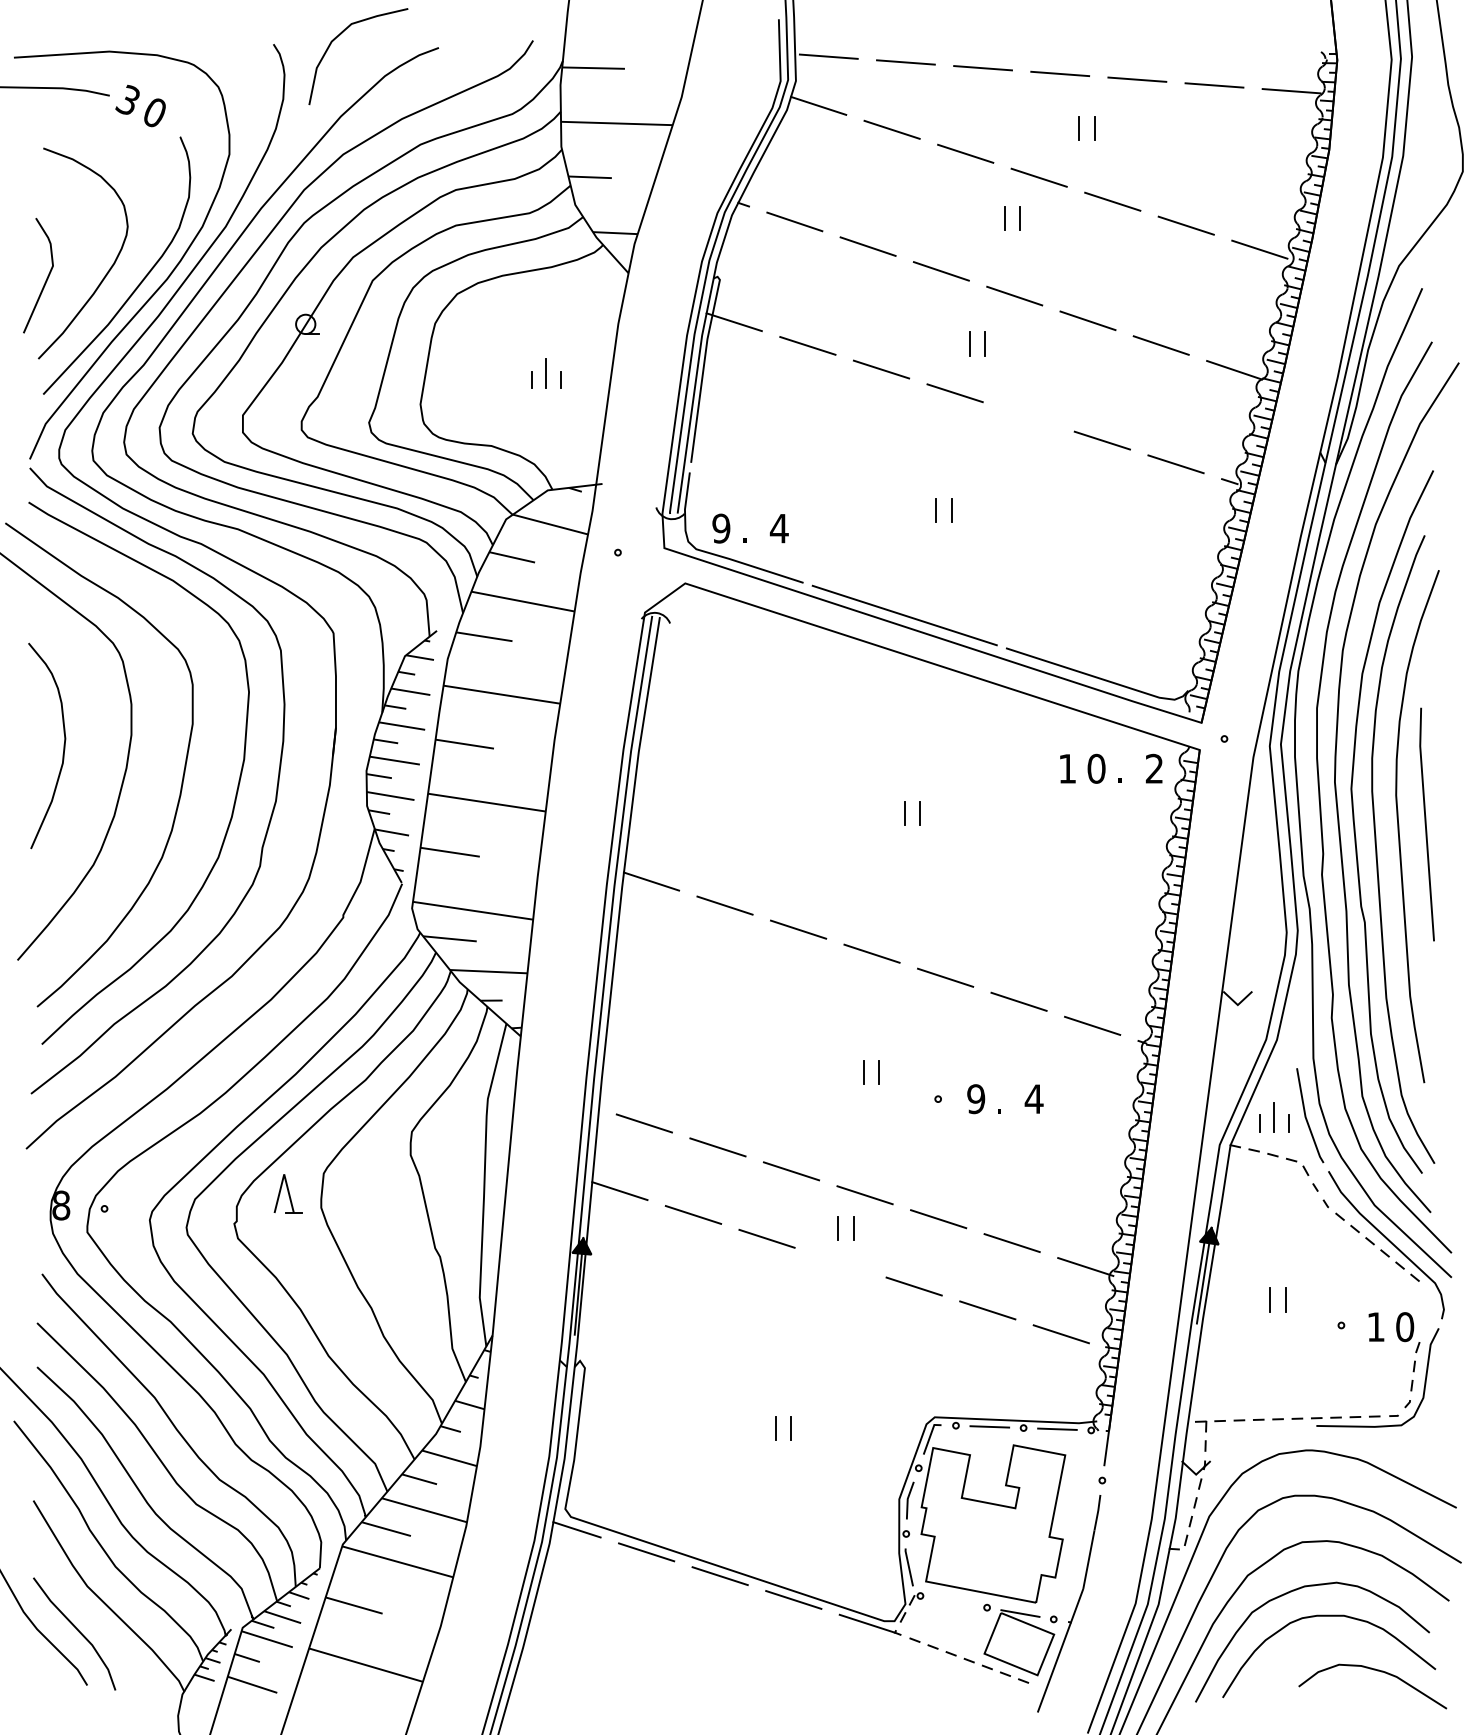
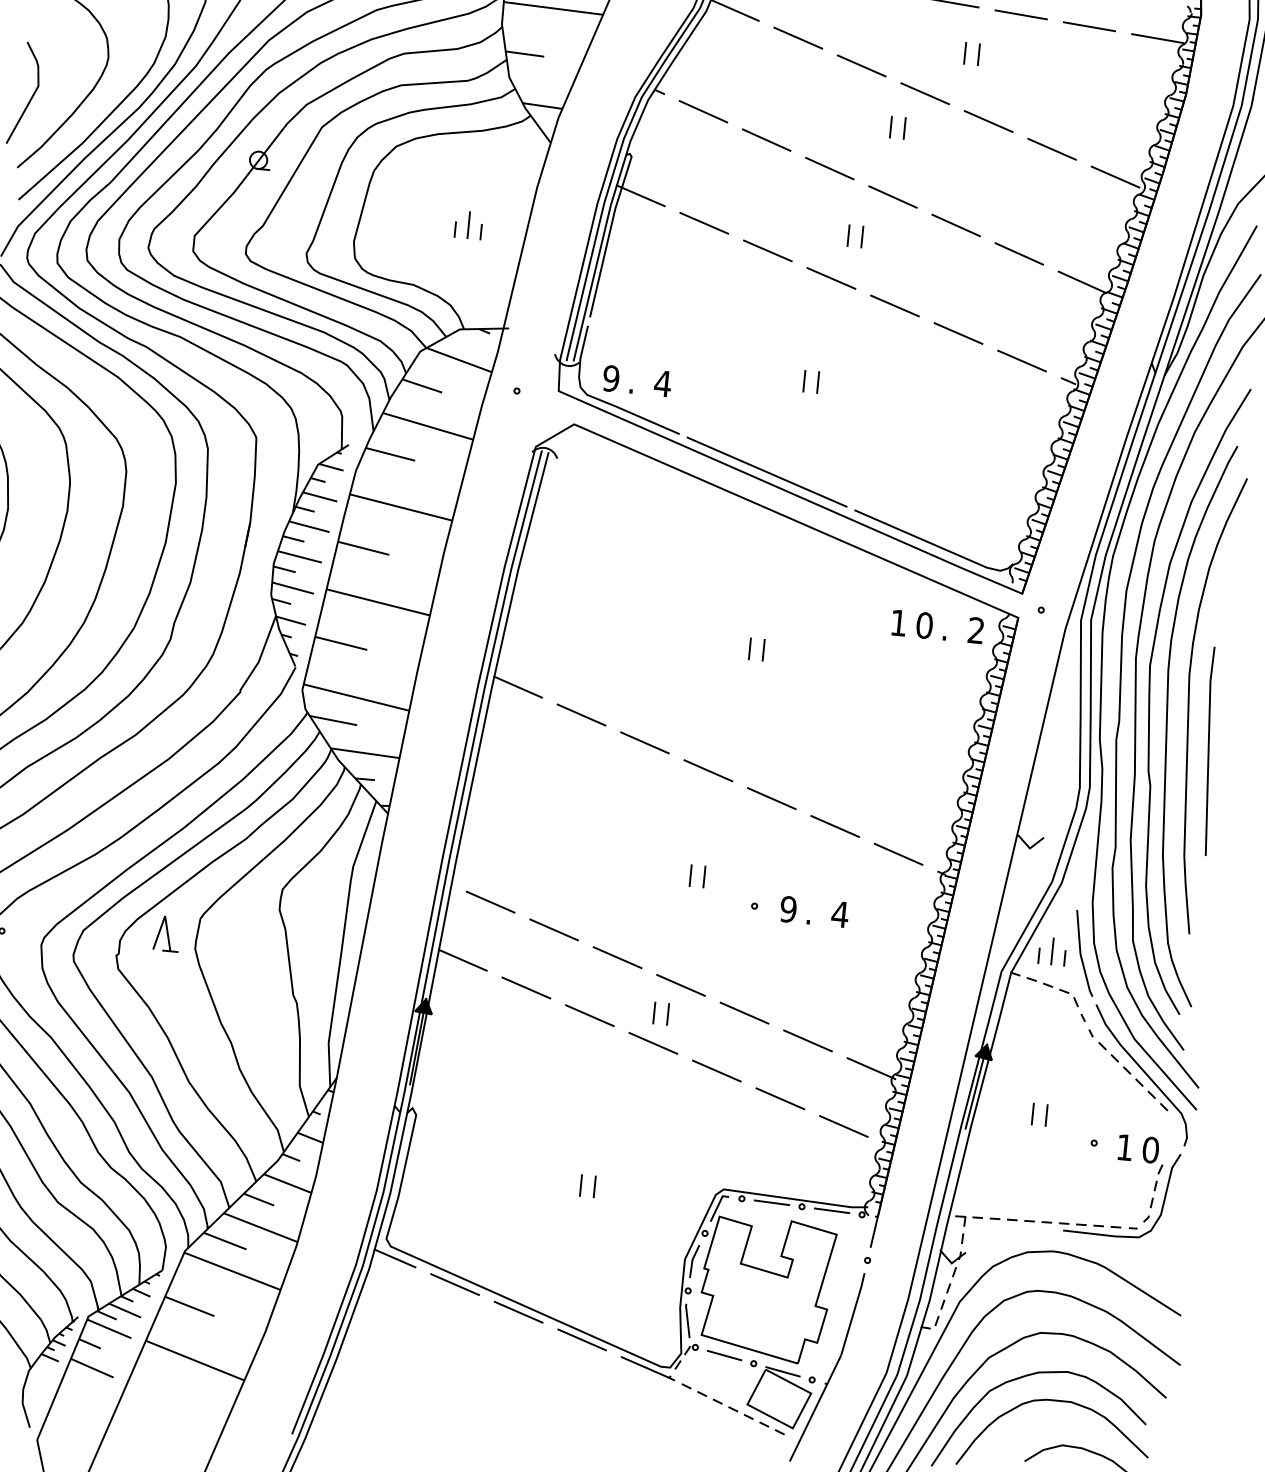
line: (1028, 416) -> (894, 305), added
line: (1426, 824) -> (1209, 751), moved
line: (840, 1262) -> (653, 1043), added
line: (953, 1601) -> (724, 1355), added

